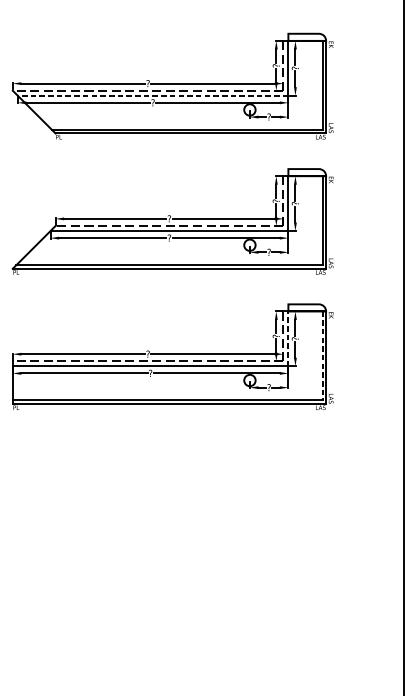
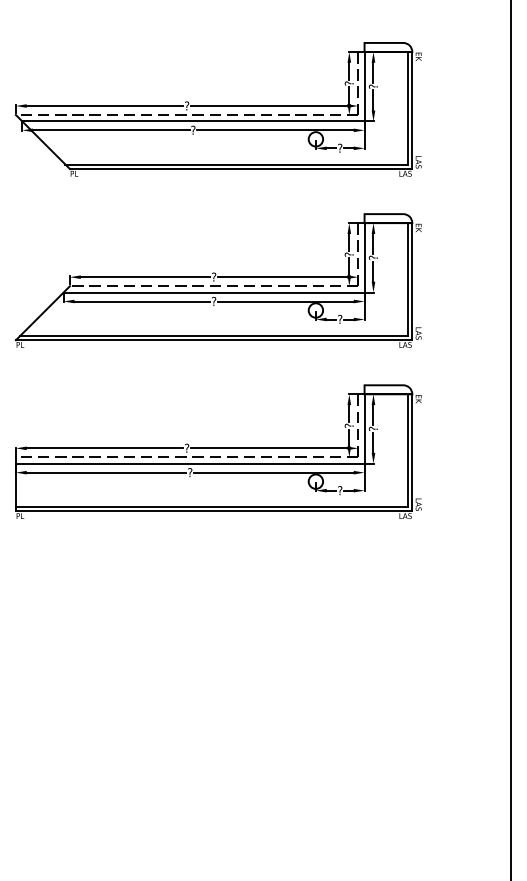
line: (152, 95) -> (192, 121), dashed -> solid
line: (288, 338) -> (364, 428), dashed -> solid
line: (322, 356) -> (407, 451), dashed -> solid

